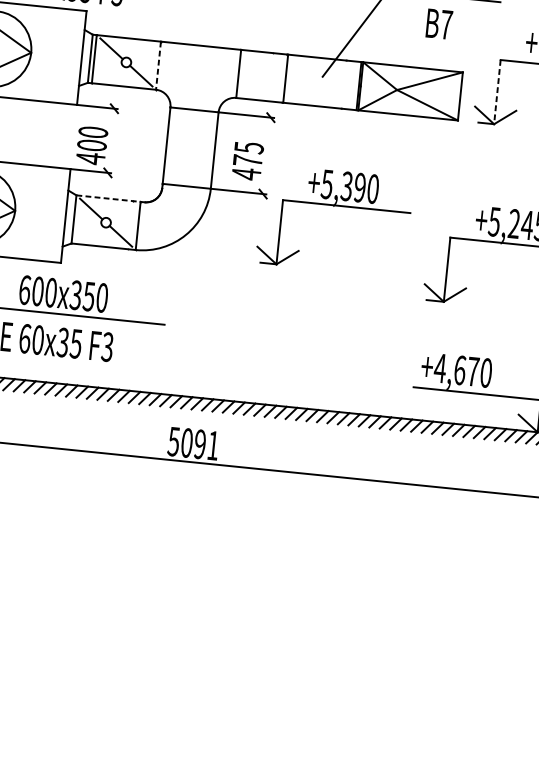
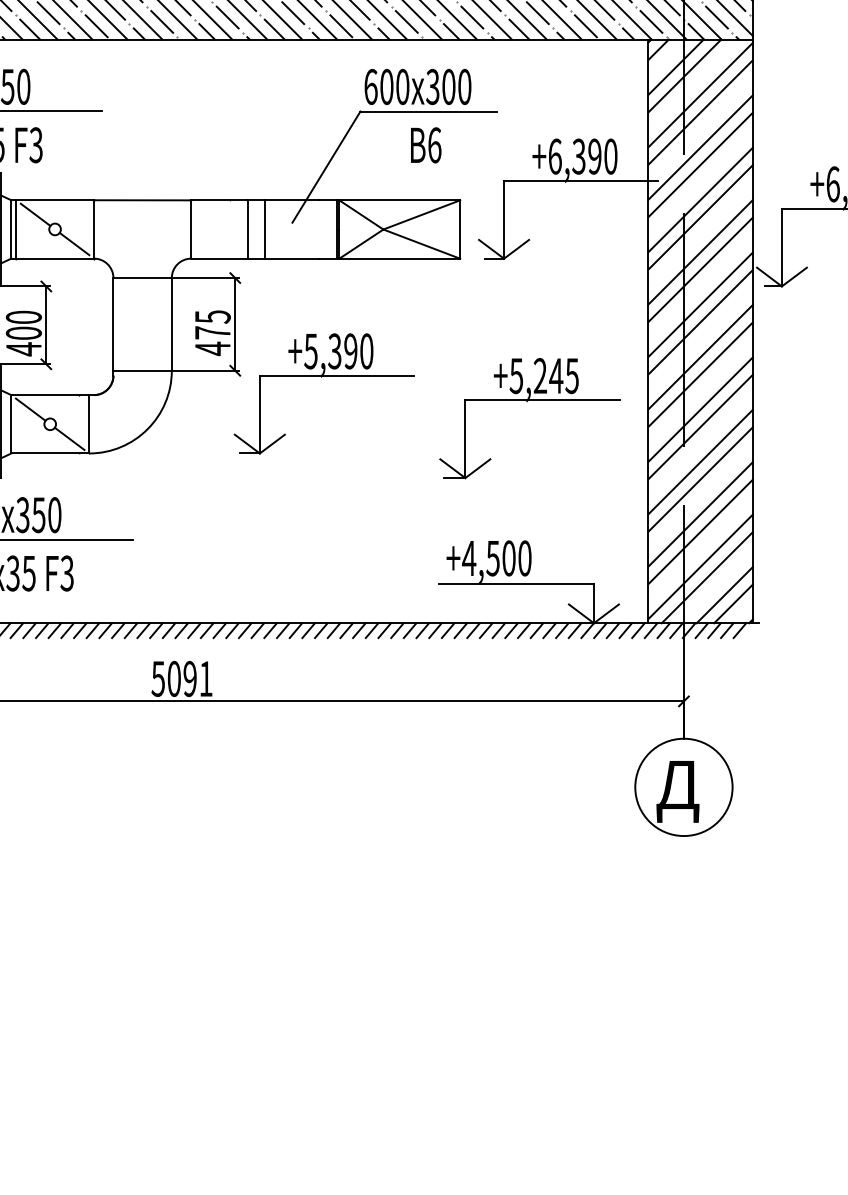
text: (446, 25) -> (434, 145), 7 -> 6
line: (158, 65) -> (94, 229), dashed -> solid
line: (299, 80) -> (265, 229), added
line: (497, 91) -> (504, 219), dashed -> solid
line: (111, 140) -> (46, 325), added
line: (267, 155) -> (235, 324), added
line: (108, 198) -> (50, 395), dashed -> solid
text: (466, 371) -> (500, 558), +4,670 -> +4,500

